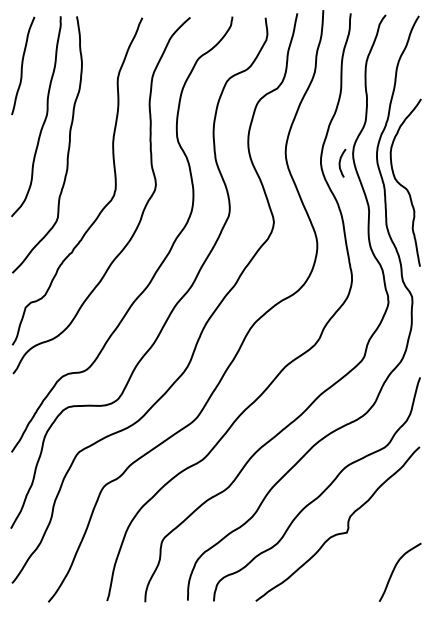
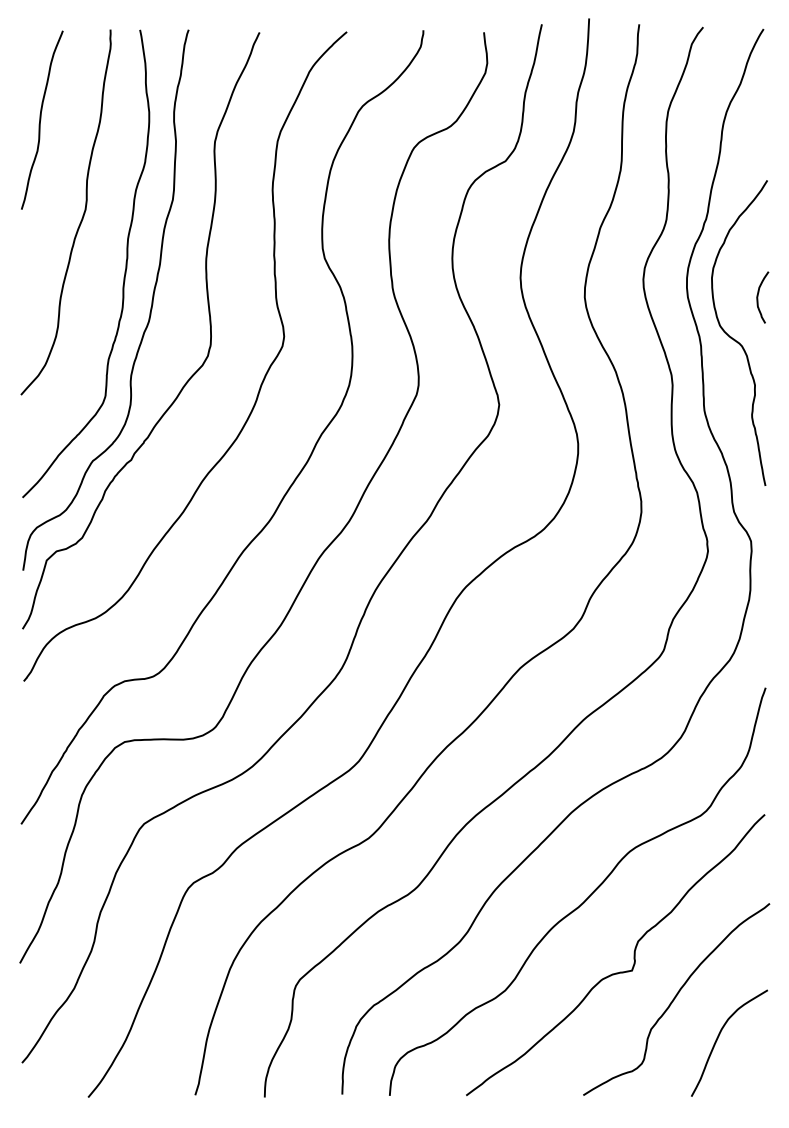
curve: (340, 162) -> (758, 296), moved
curve: (82, 165) -> (150, 301), added
curve: (370, 548) -> (675, 999), added

